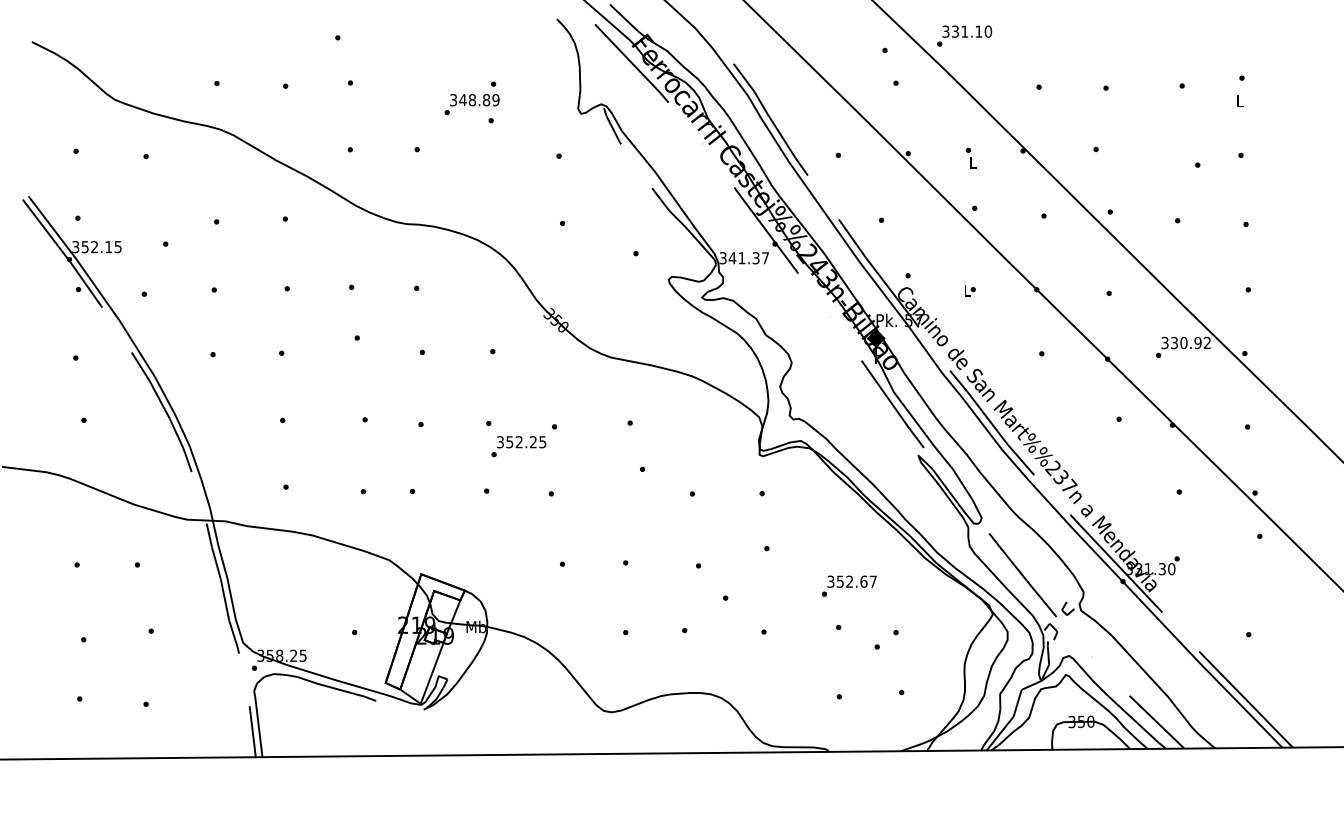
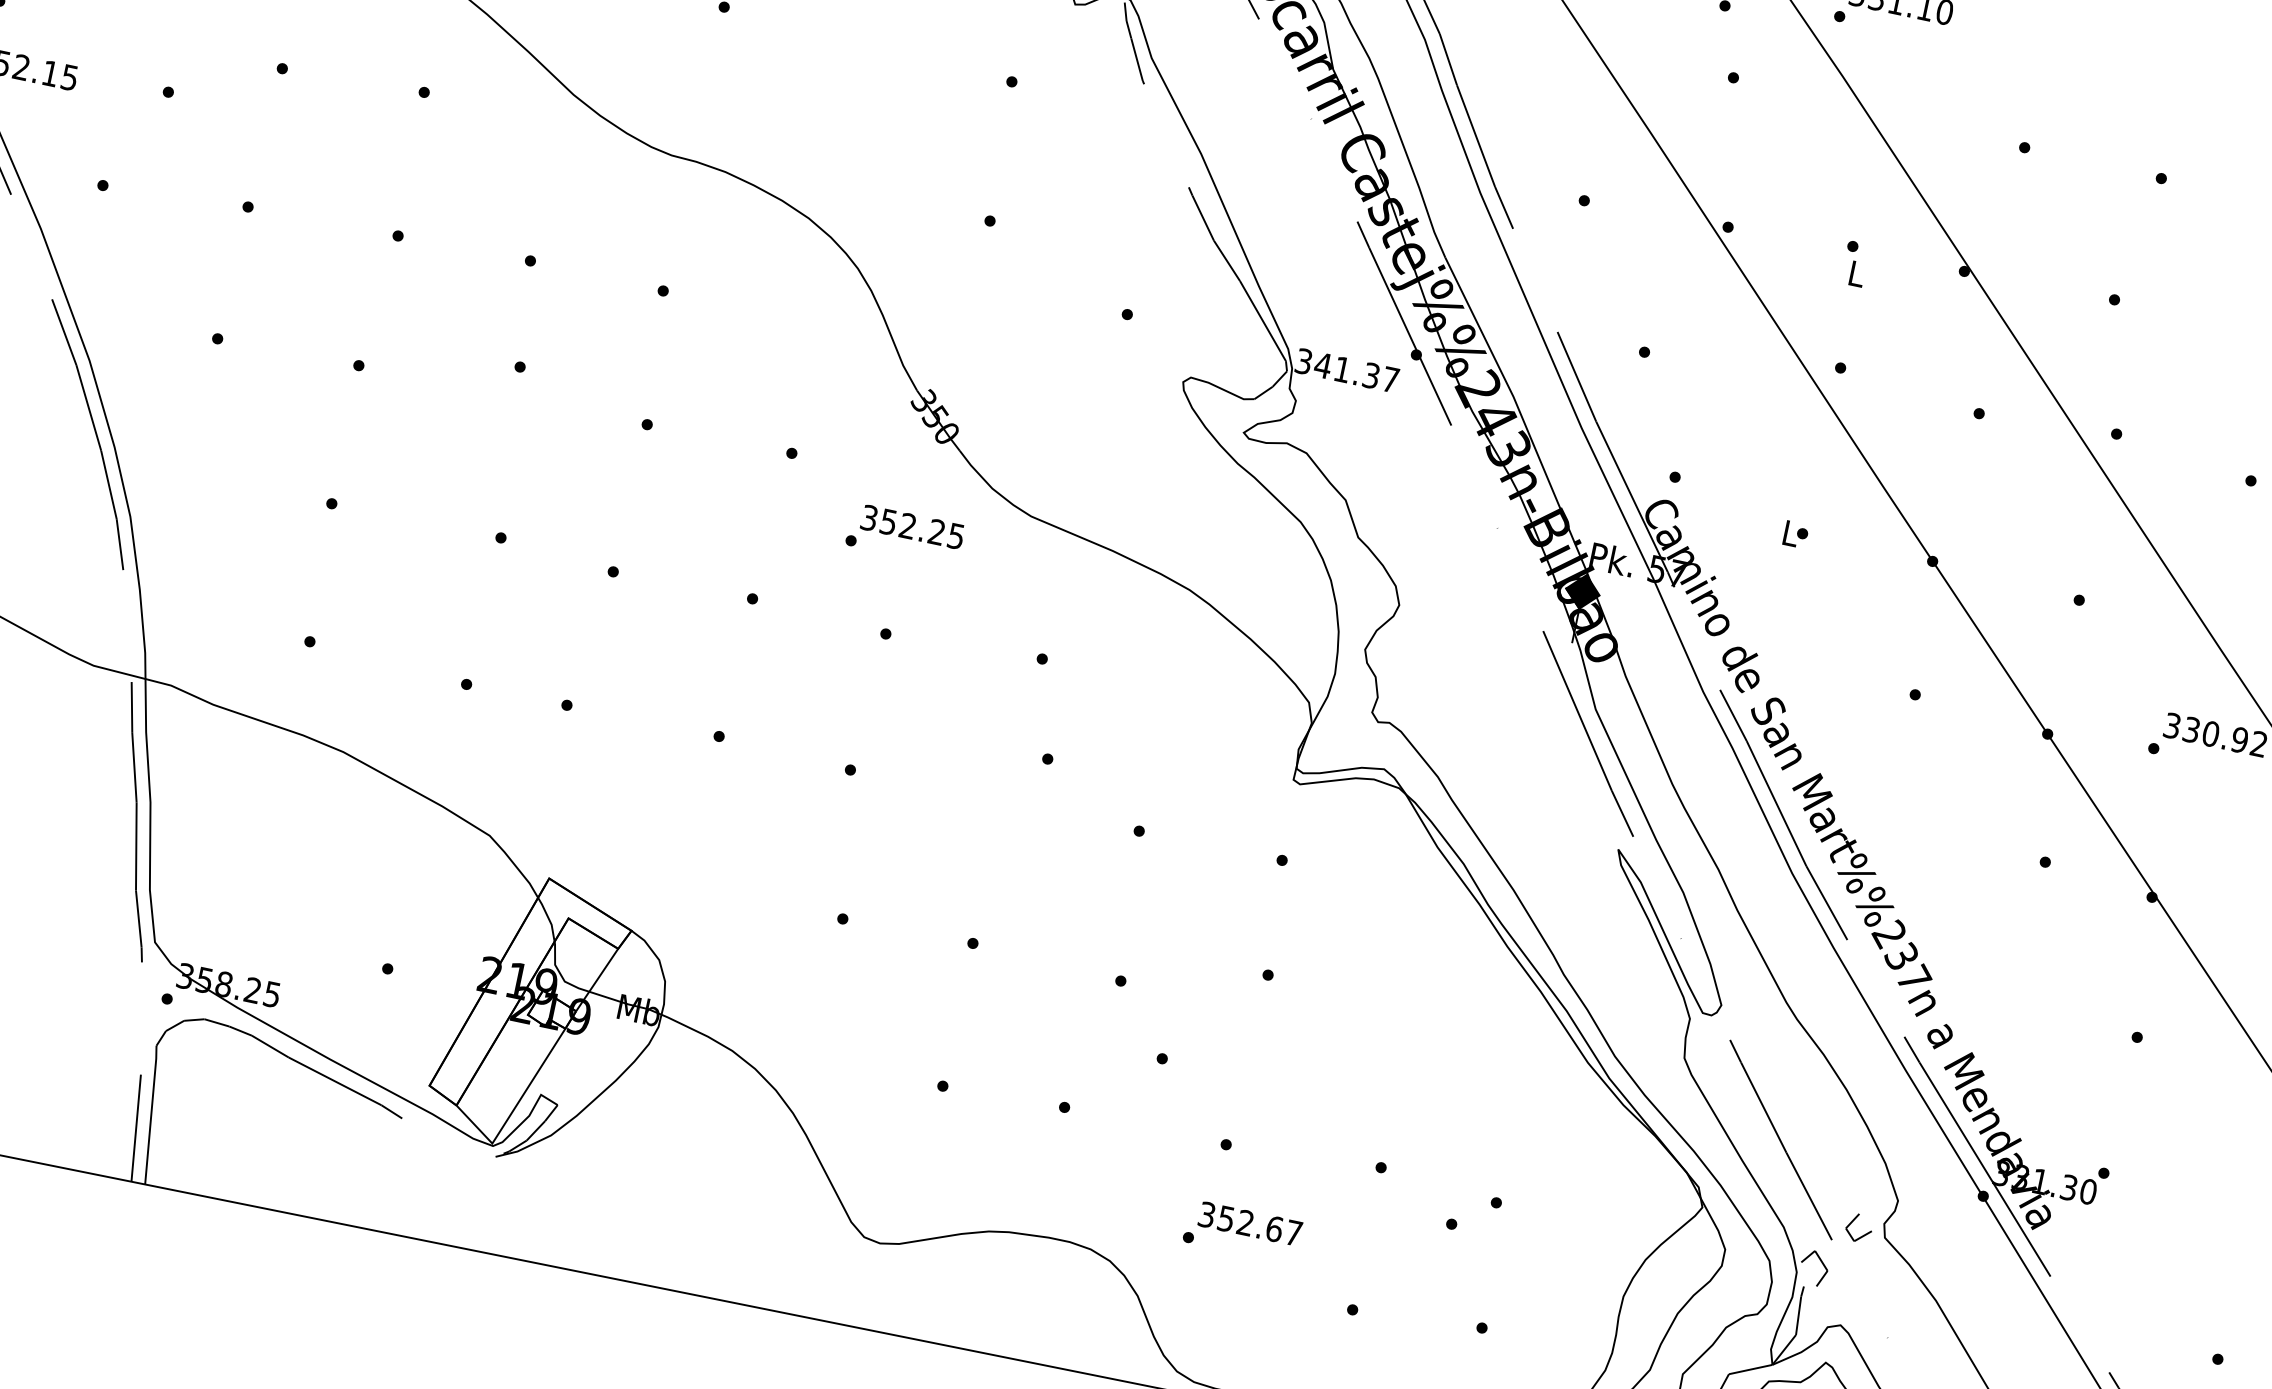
text: (518, 446) -> (904, 534), moved
text: (848, 585) -> (1241, 1230), moved

